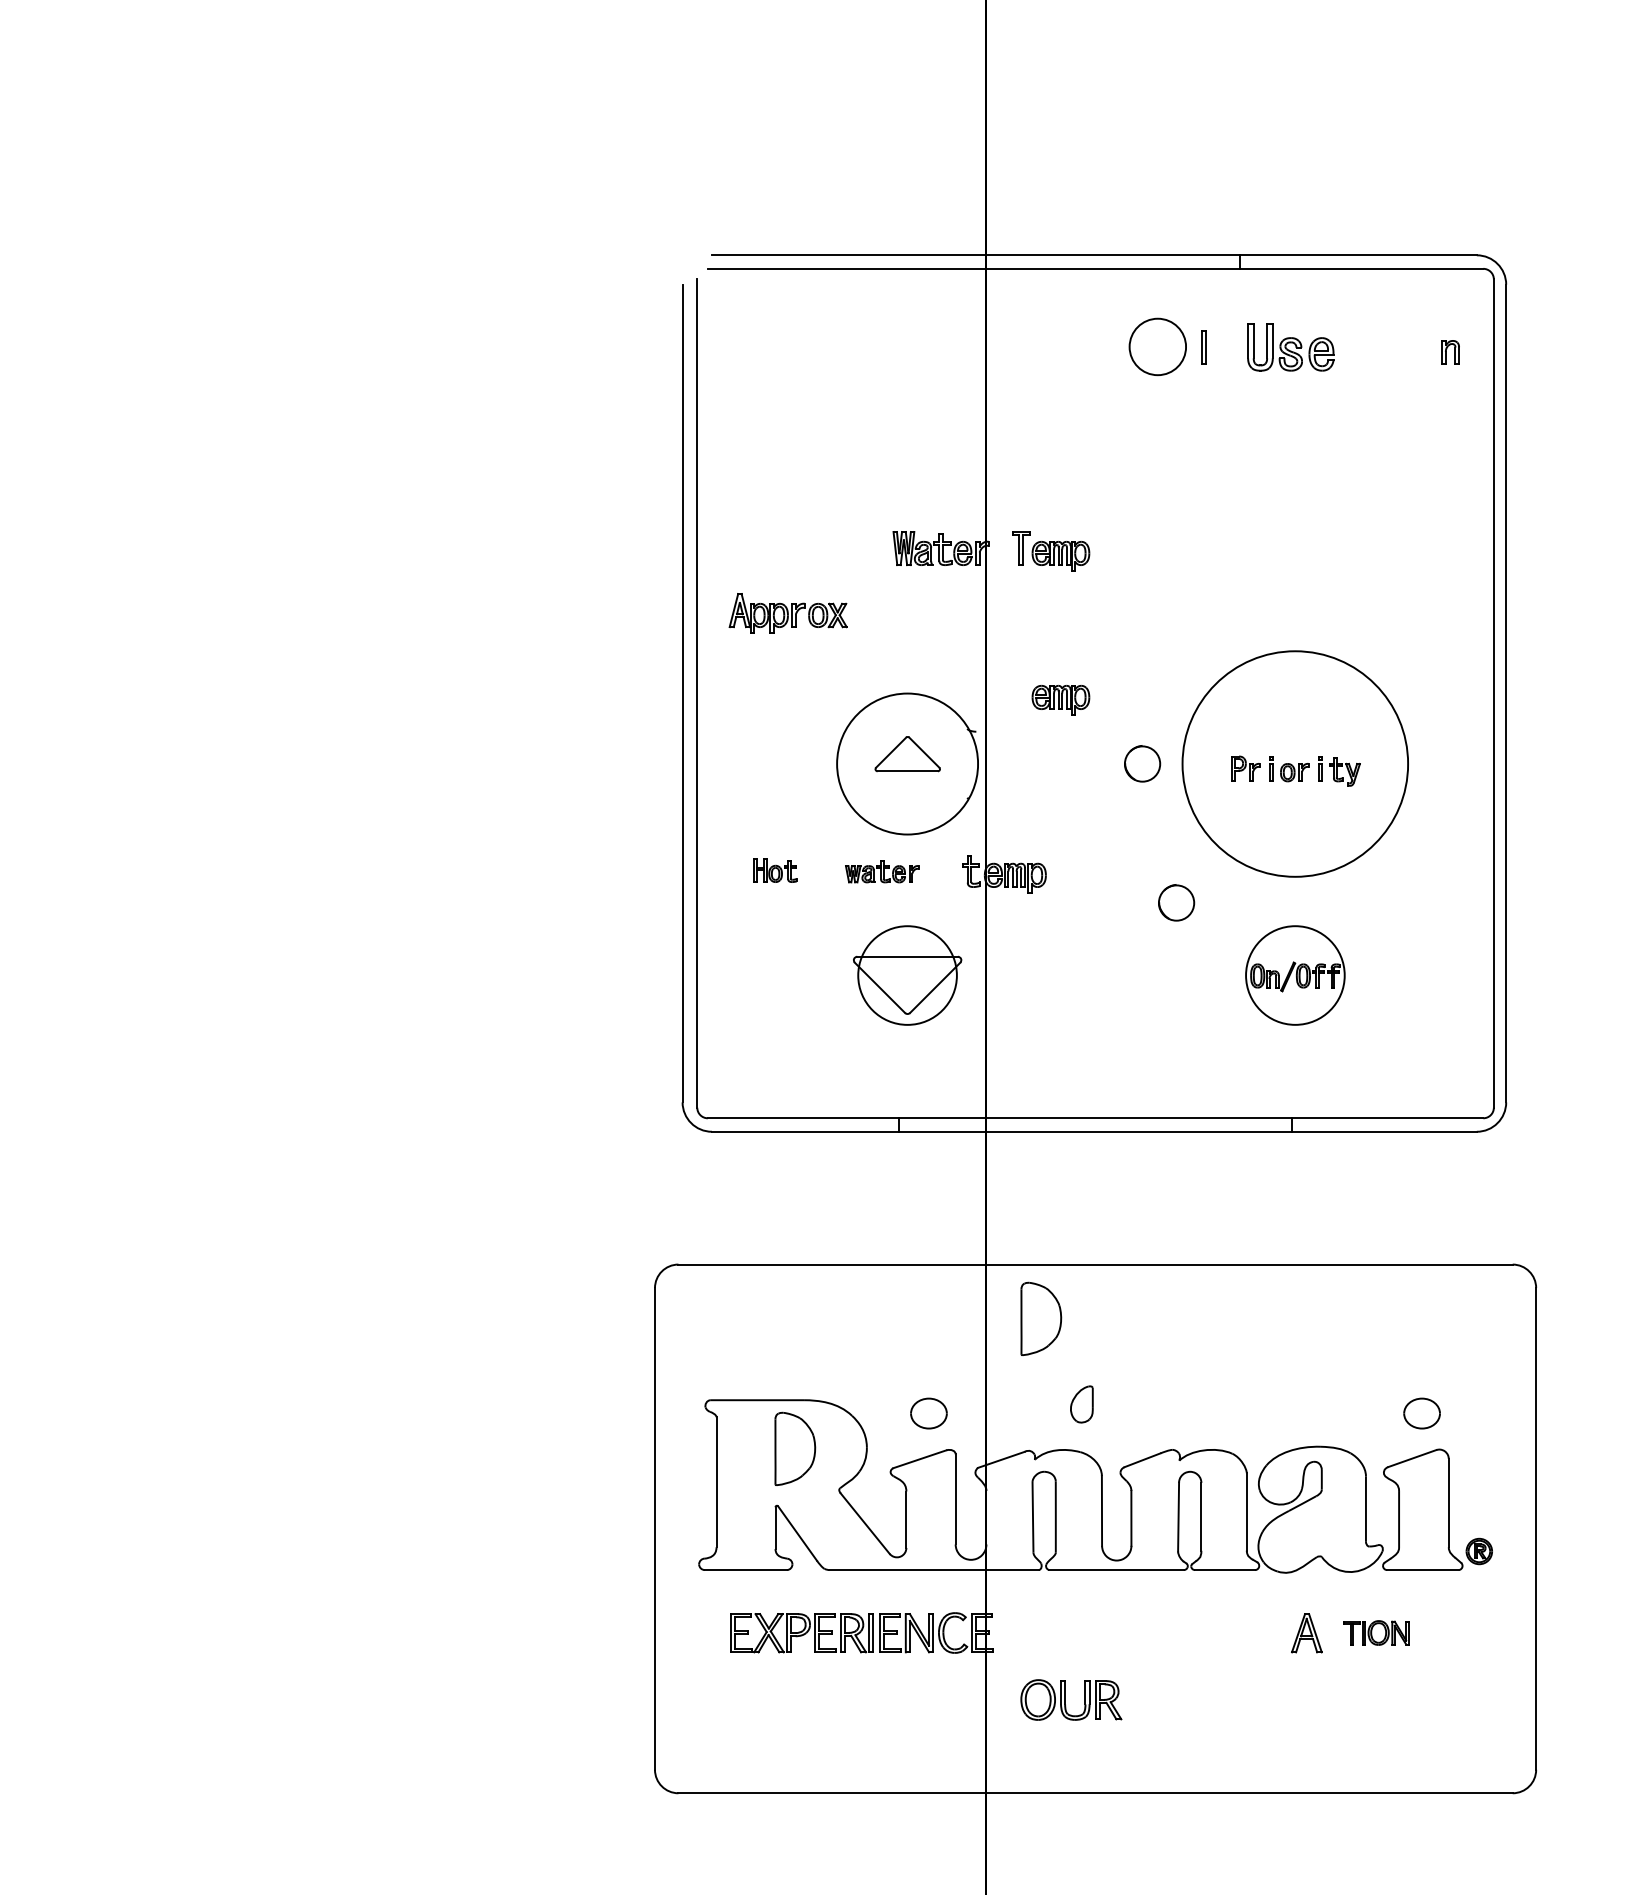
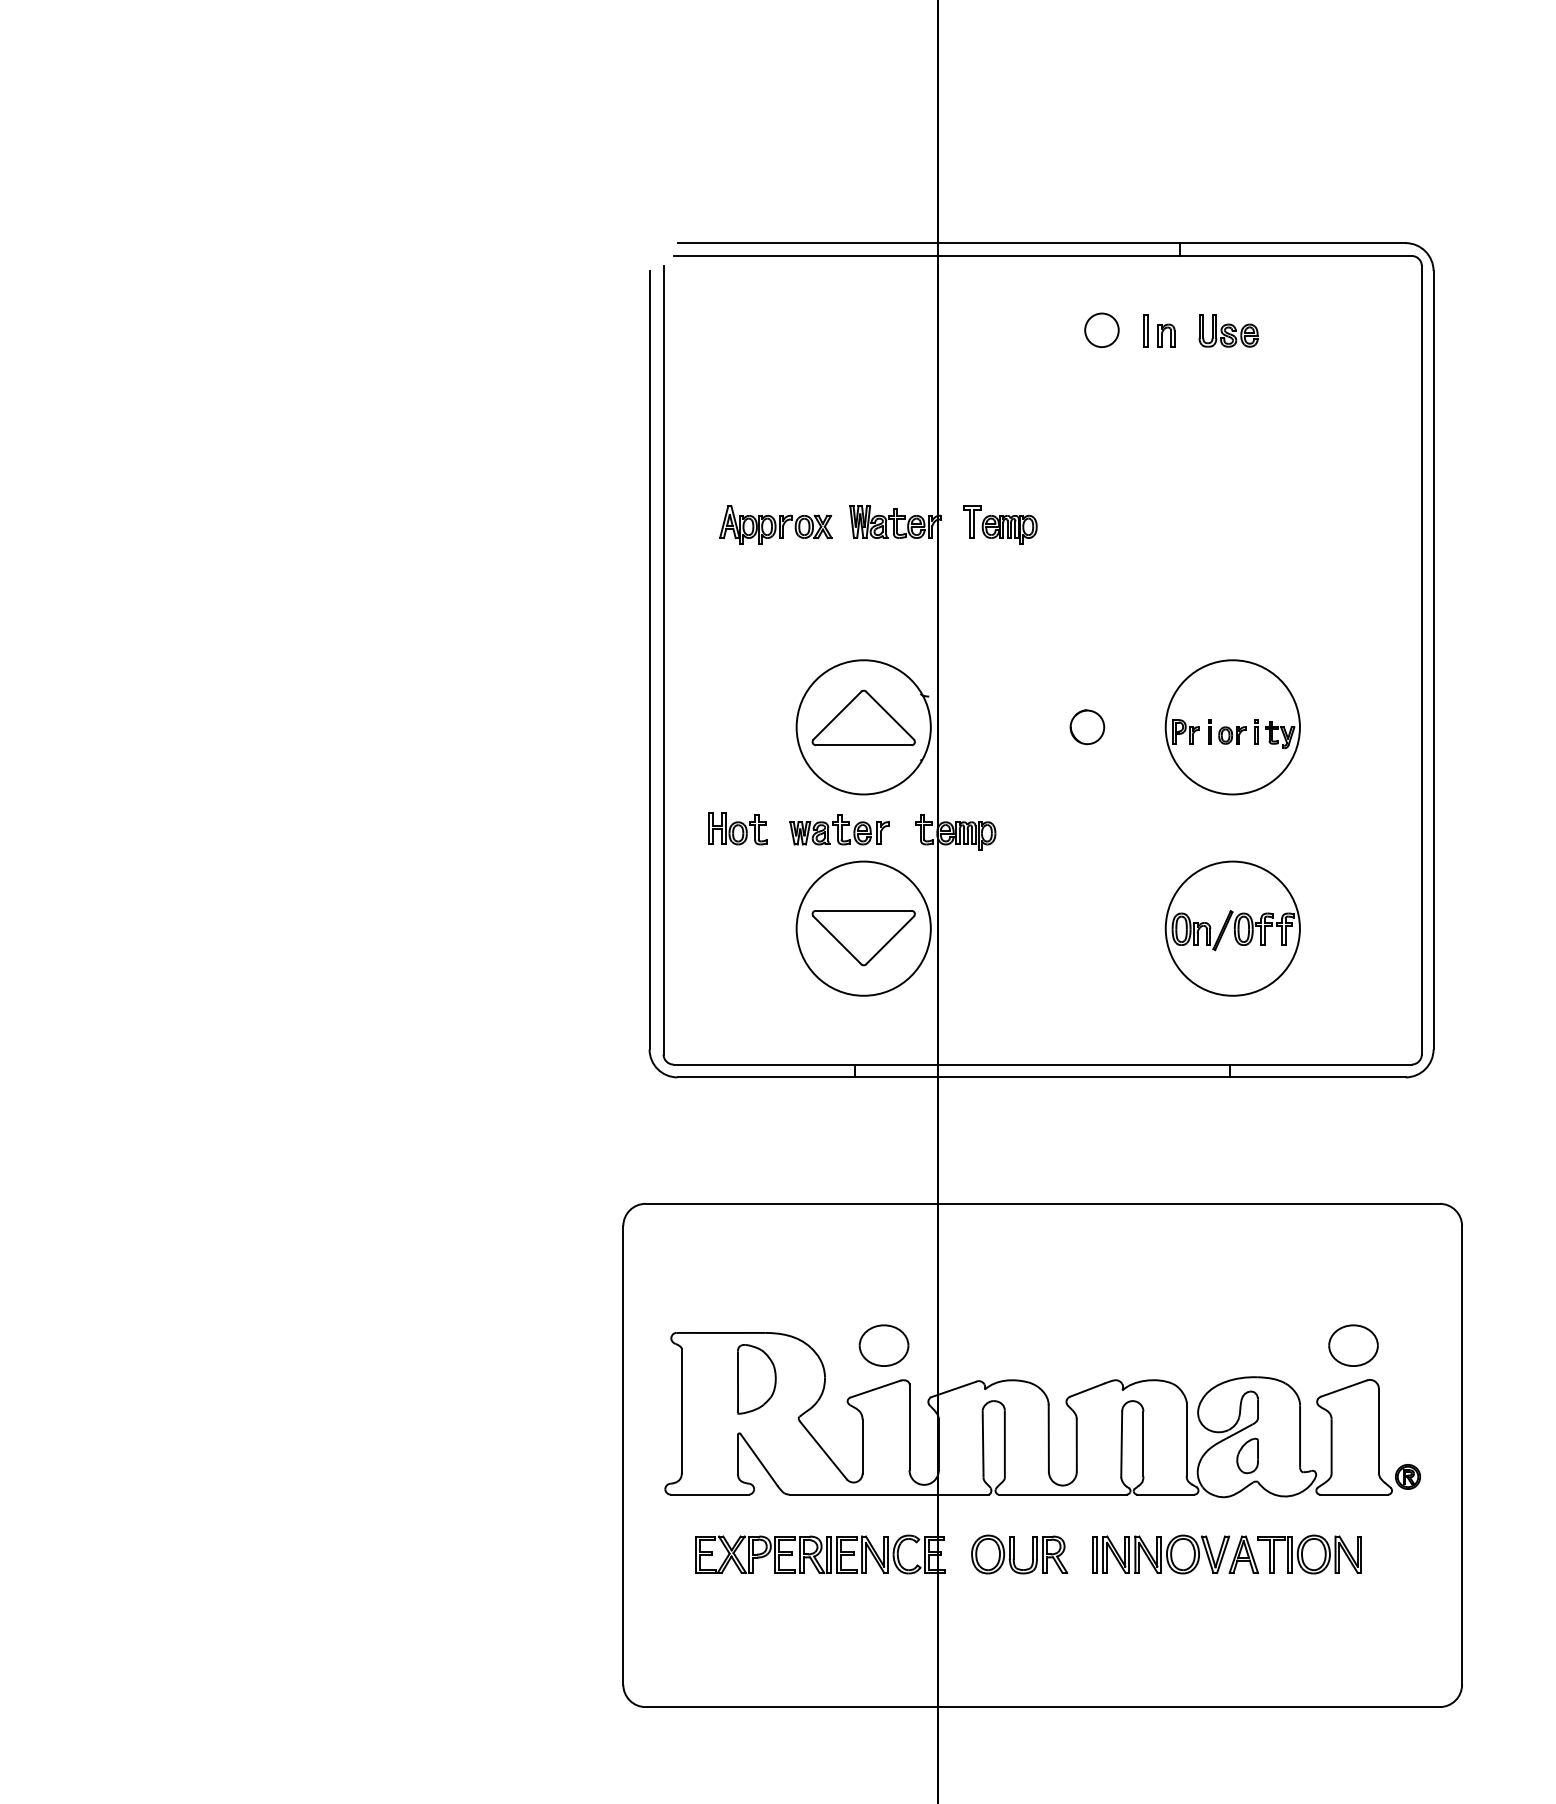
circle: (1157, 346) -> (1101, 329), size x0.62
part: (1290, 347) -> (1228, 330), size x0.71
part: (1450, 352) -> (1166, 335), moved
part: (787, 613) -> (775, 525), moved
part: (1060, 700) -> (1009, 666), removed
part: (907, 753) -> (863, 717), size x1.67
circle: (1294, 763) -> (1232, 726), size x0.62
part: (775, 870) -> (738, 828), size x1.43
part: (881, 871) -> (838, 829), size x1.43
circle: (1176, 902) -> (1119, 859), removed
circle: (907, 975) -> (863, 928), size x1.43
part: (1295, 975) -> (1233, 928), size x1.43
part: (1041, 1318) -> (991, 1255), removed
part: (1081, 1404) -> (1247, 1456), moved
part: (928, 1413) -> (883, 1345), size x1.43
part: (1421, 1413) -> (1352, 1345), size x1.43
part: (1219, 1632) -> (1160, 1554), added
part: (1375, 1632) -> (1309, 1554), size x1.67
part: (1071, 1699) -> (1019, 1554), moved

